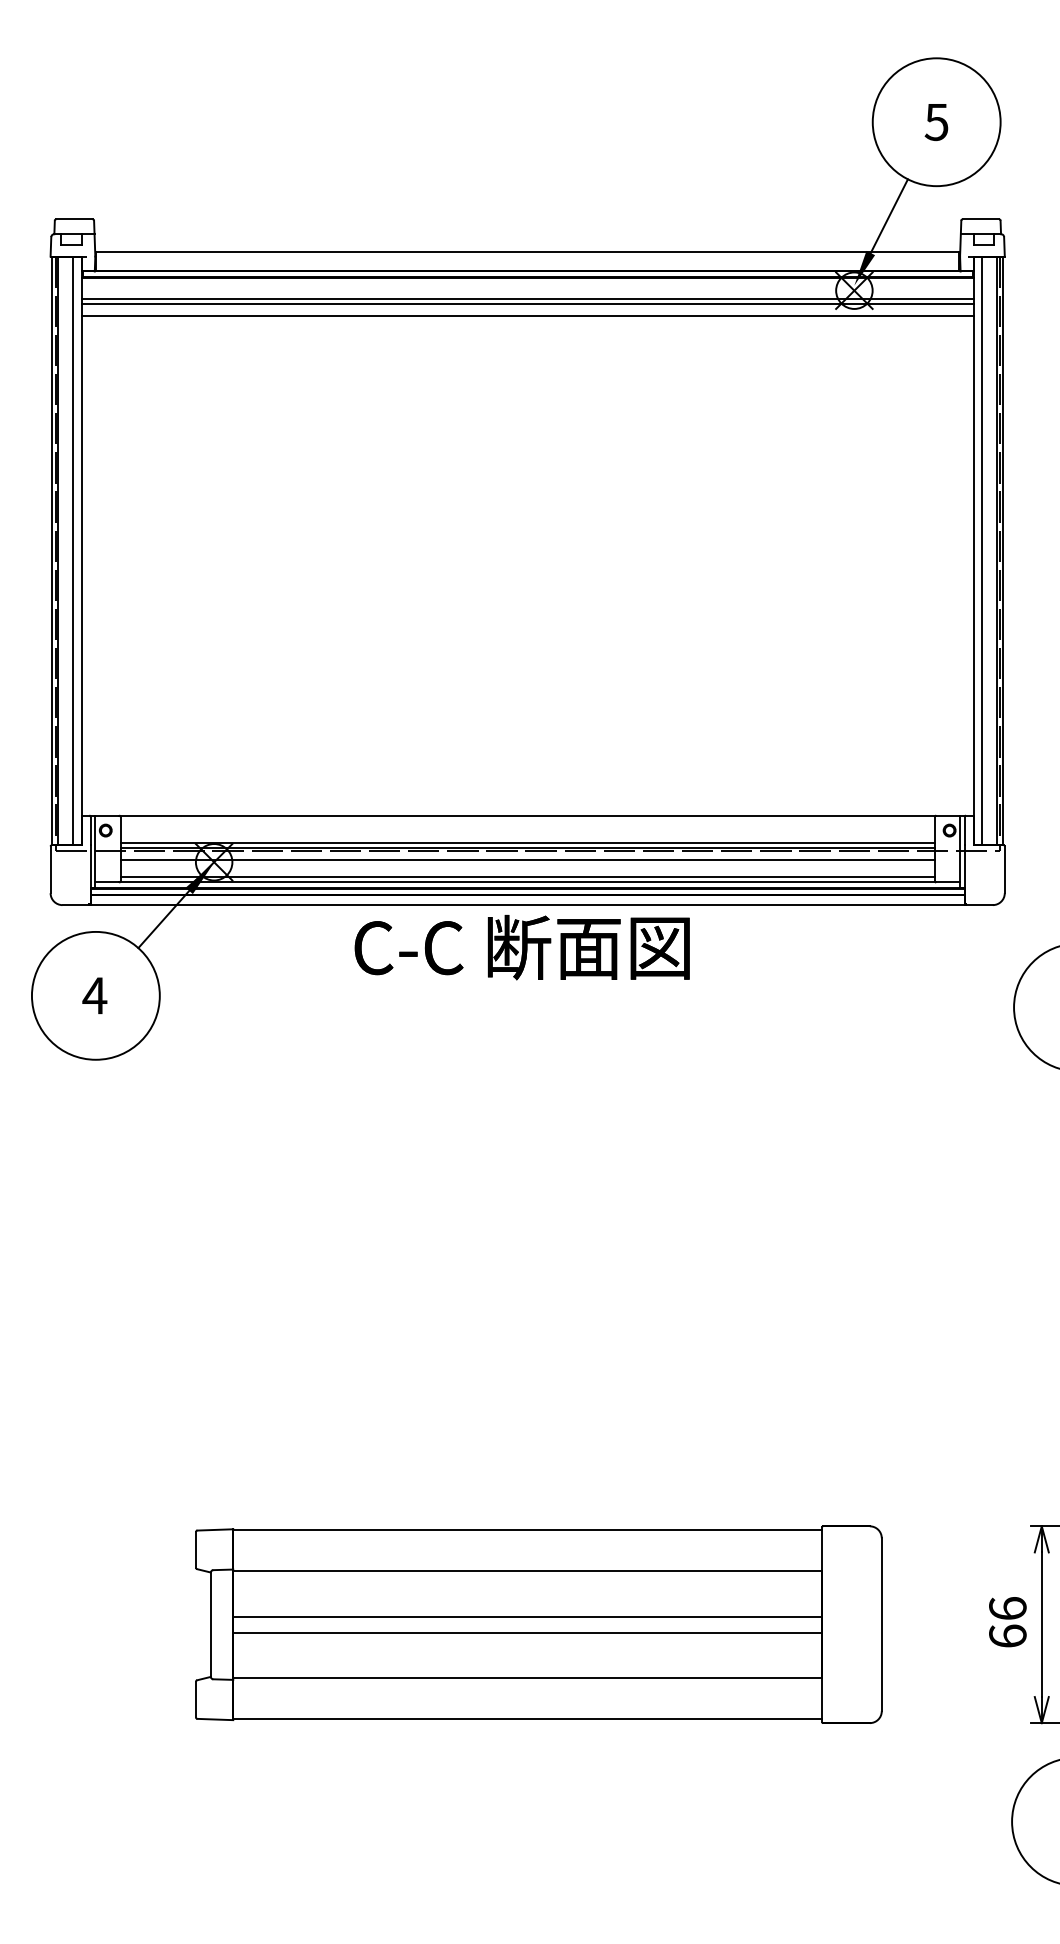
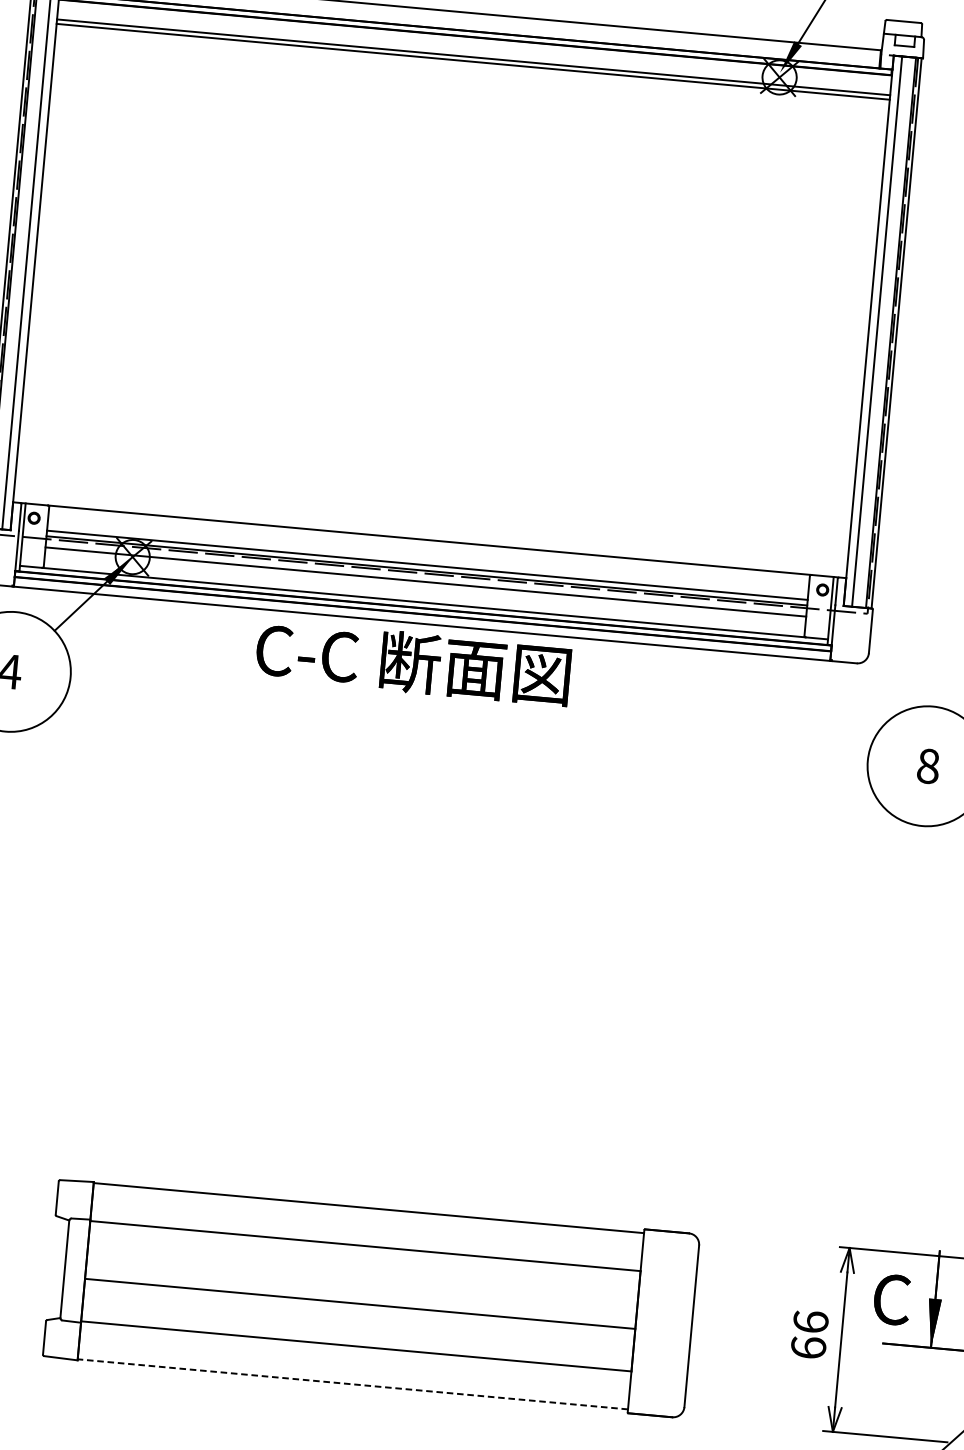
line: (527, 316) -> (471, 73), removed
line: (527, 876) -> (424, 597), removed
line: (527, 1616) -> (361, 1288), removed
line: (527, 1719) -> (352, 1384), solid -> dashed

